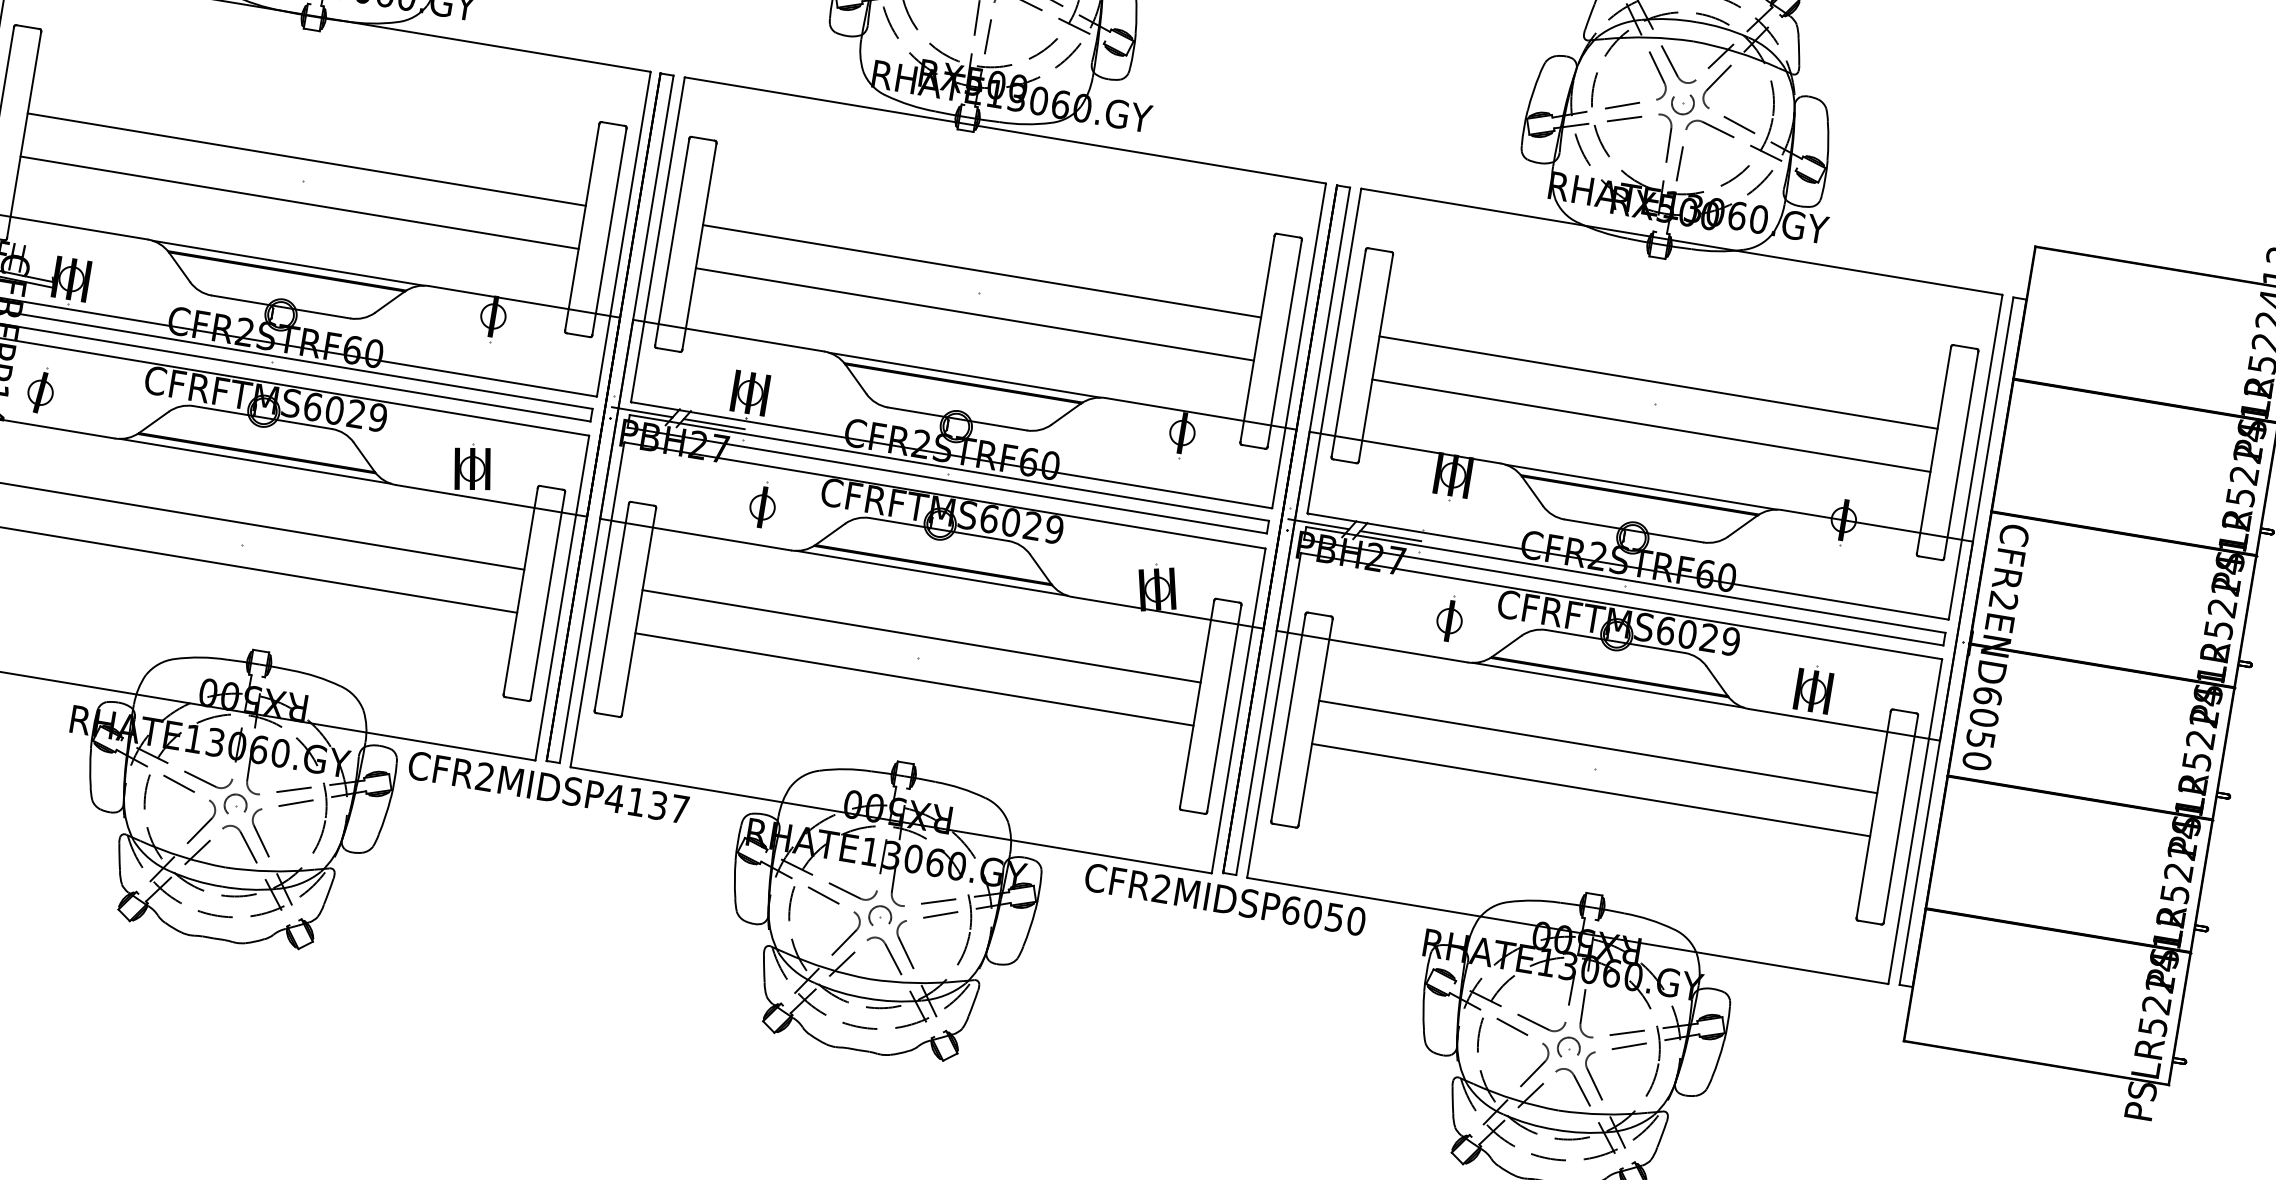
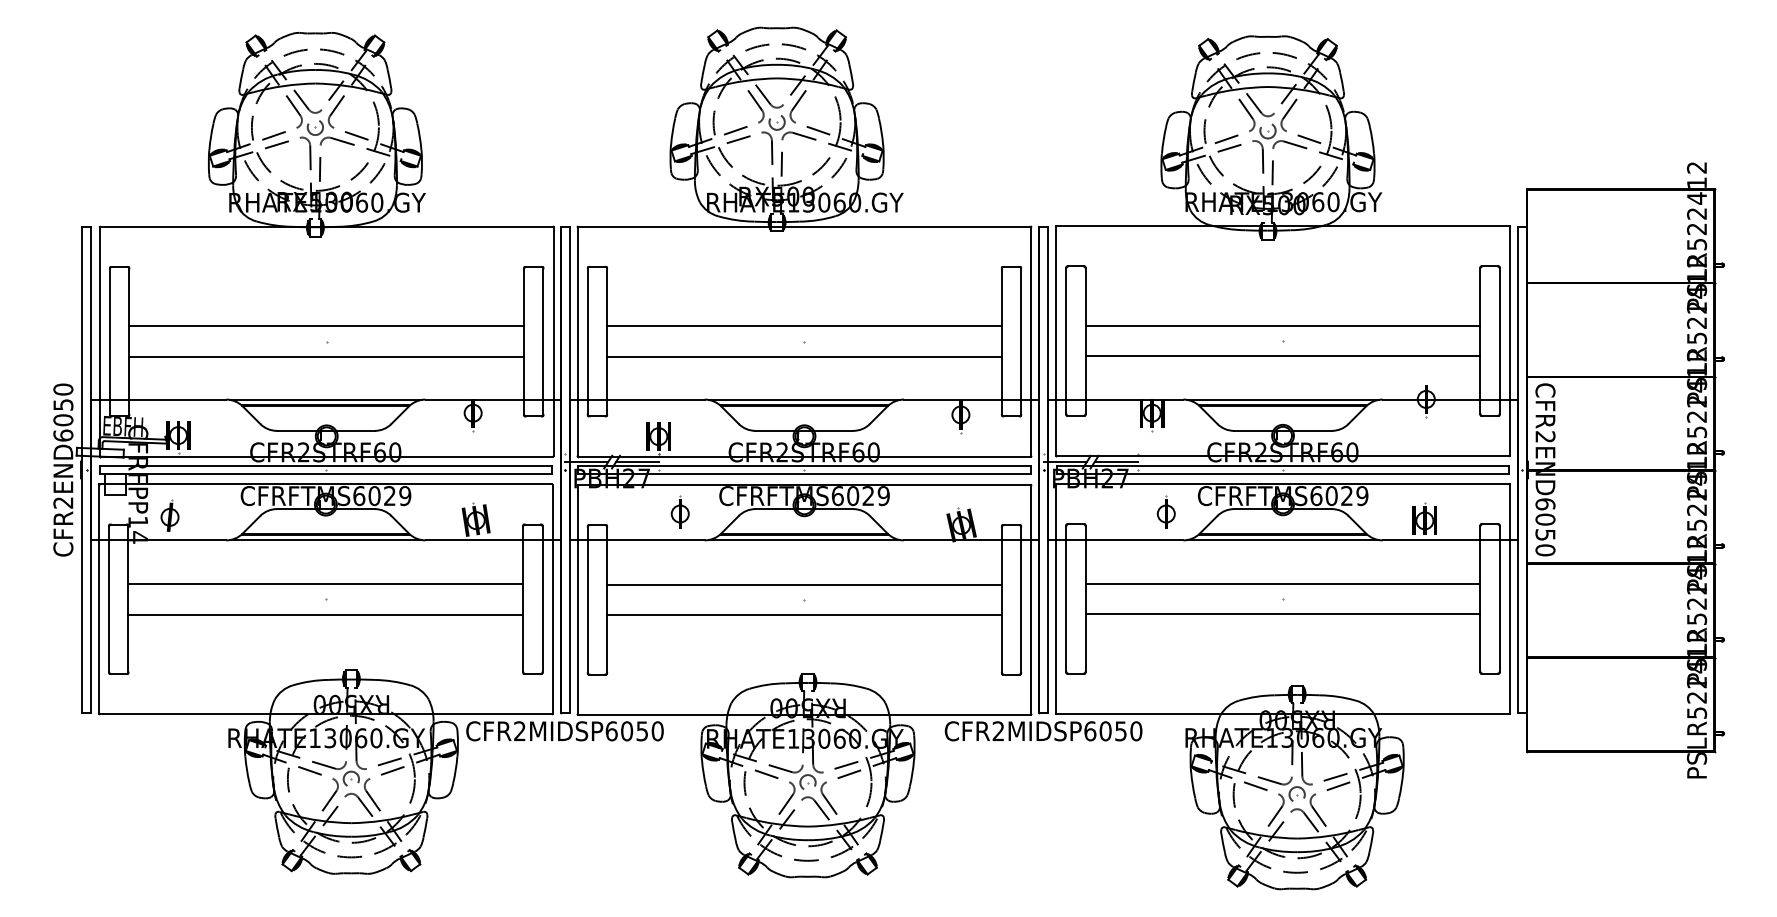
text: (646, 804) -> (634, 731), CFR2MIDSP4137 -> CFR2MIDSP6050

